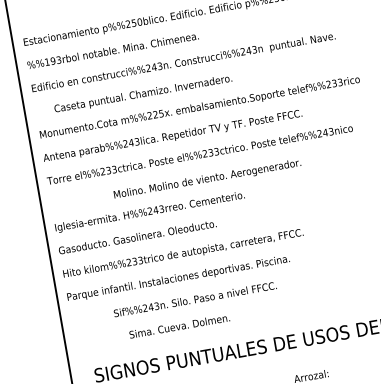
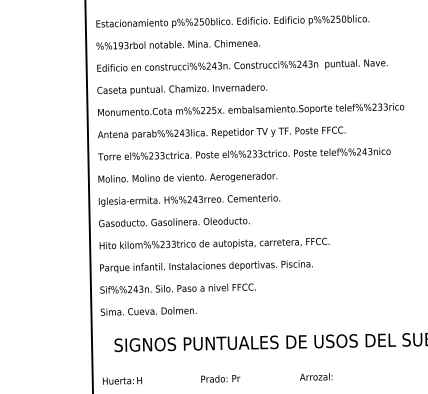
text: (143, 94) -> (182, 89), moved
text: (207, 178) -> (187, 177), moved
text: (194, 299) -> (177, 288), moved
text: (179, 326) -> (148, 311), moved

